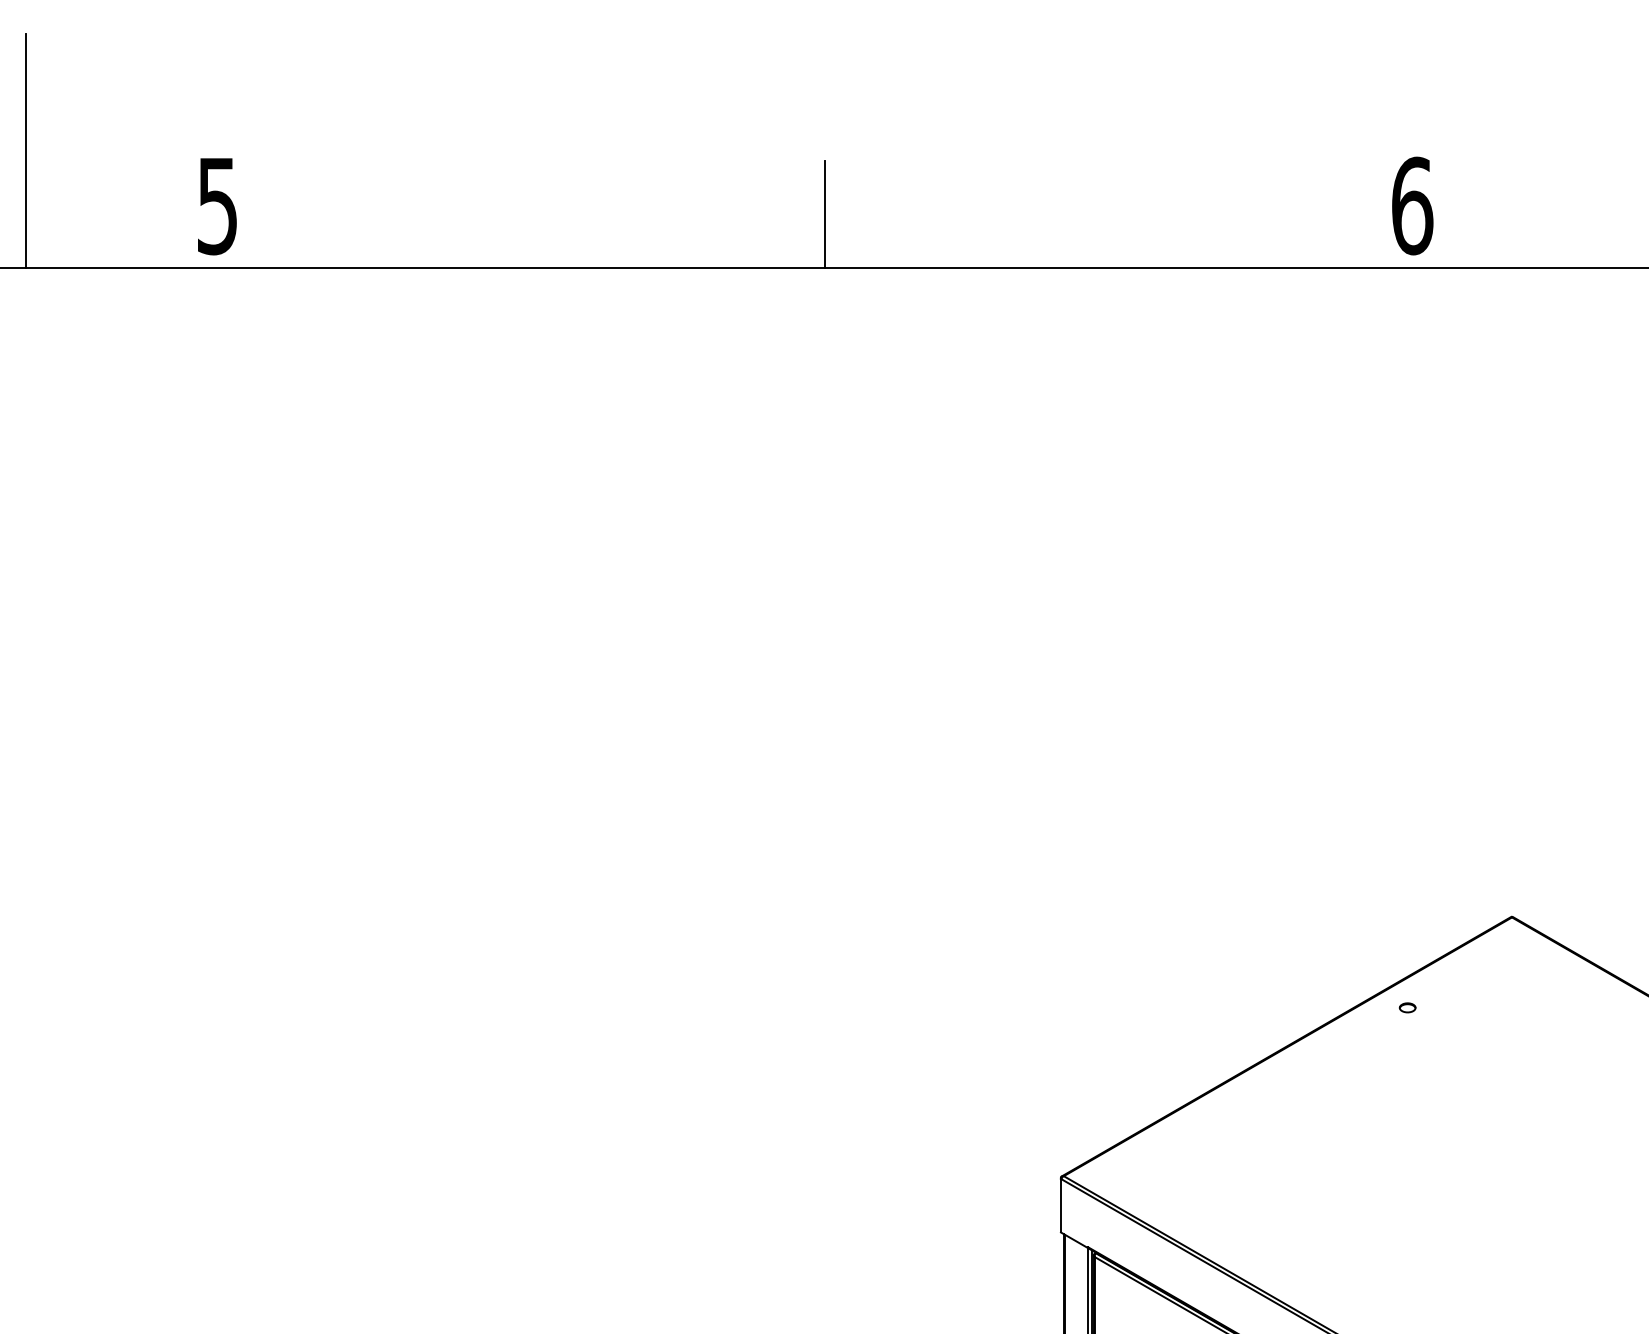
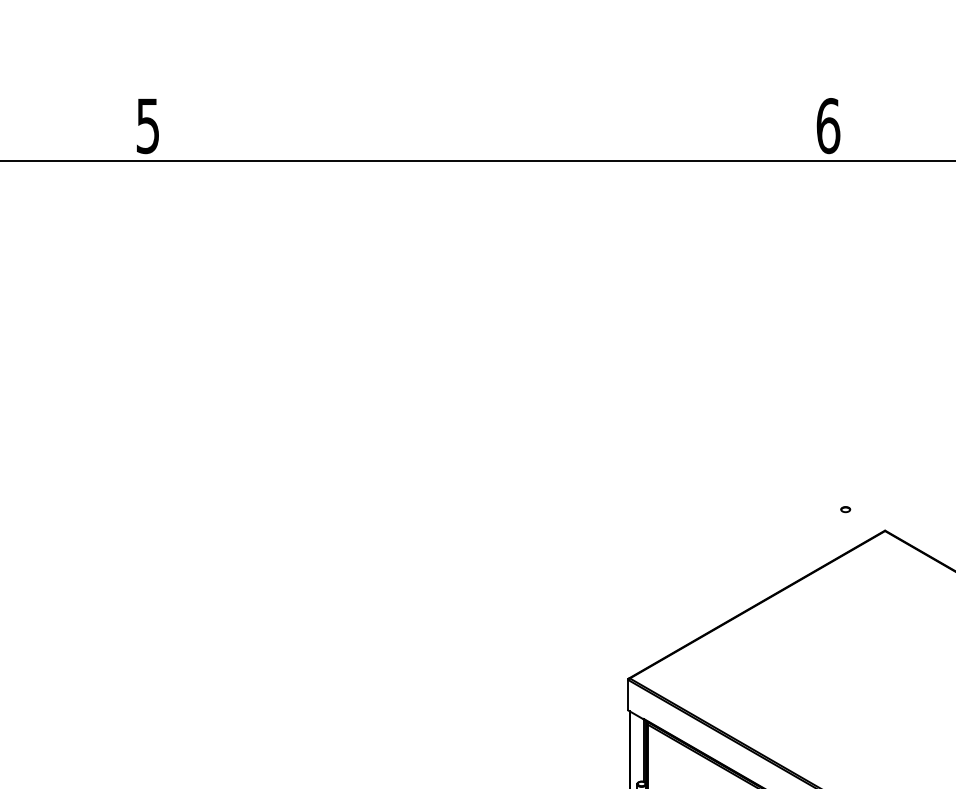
line: (25, 150) -> (38, 94), removed
line: (824, 213) -> (493, 130), removed
part: (1407, 1007) -> (845, 509), moved

